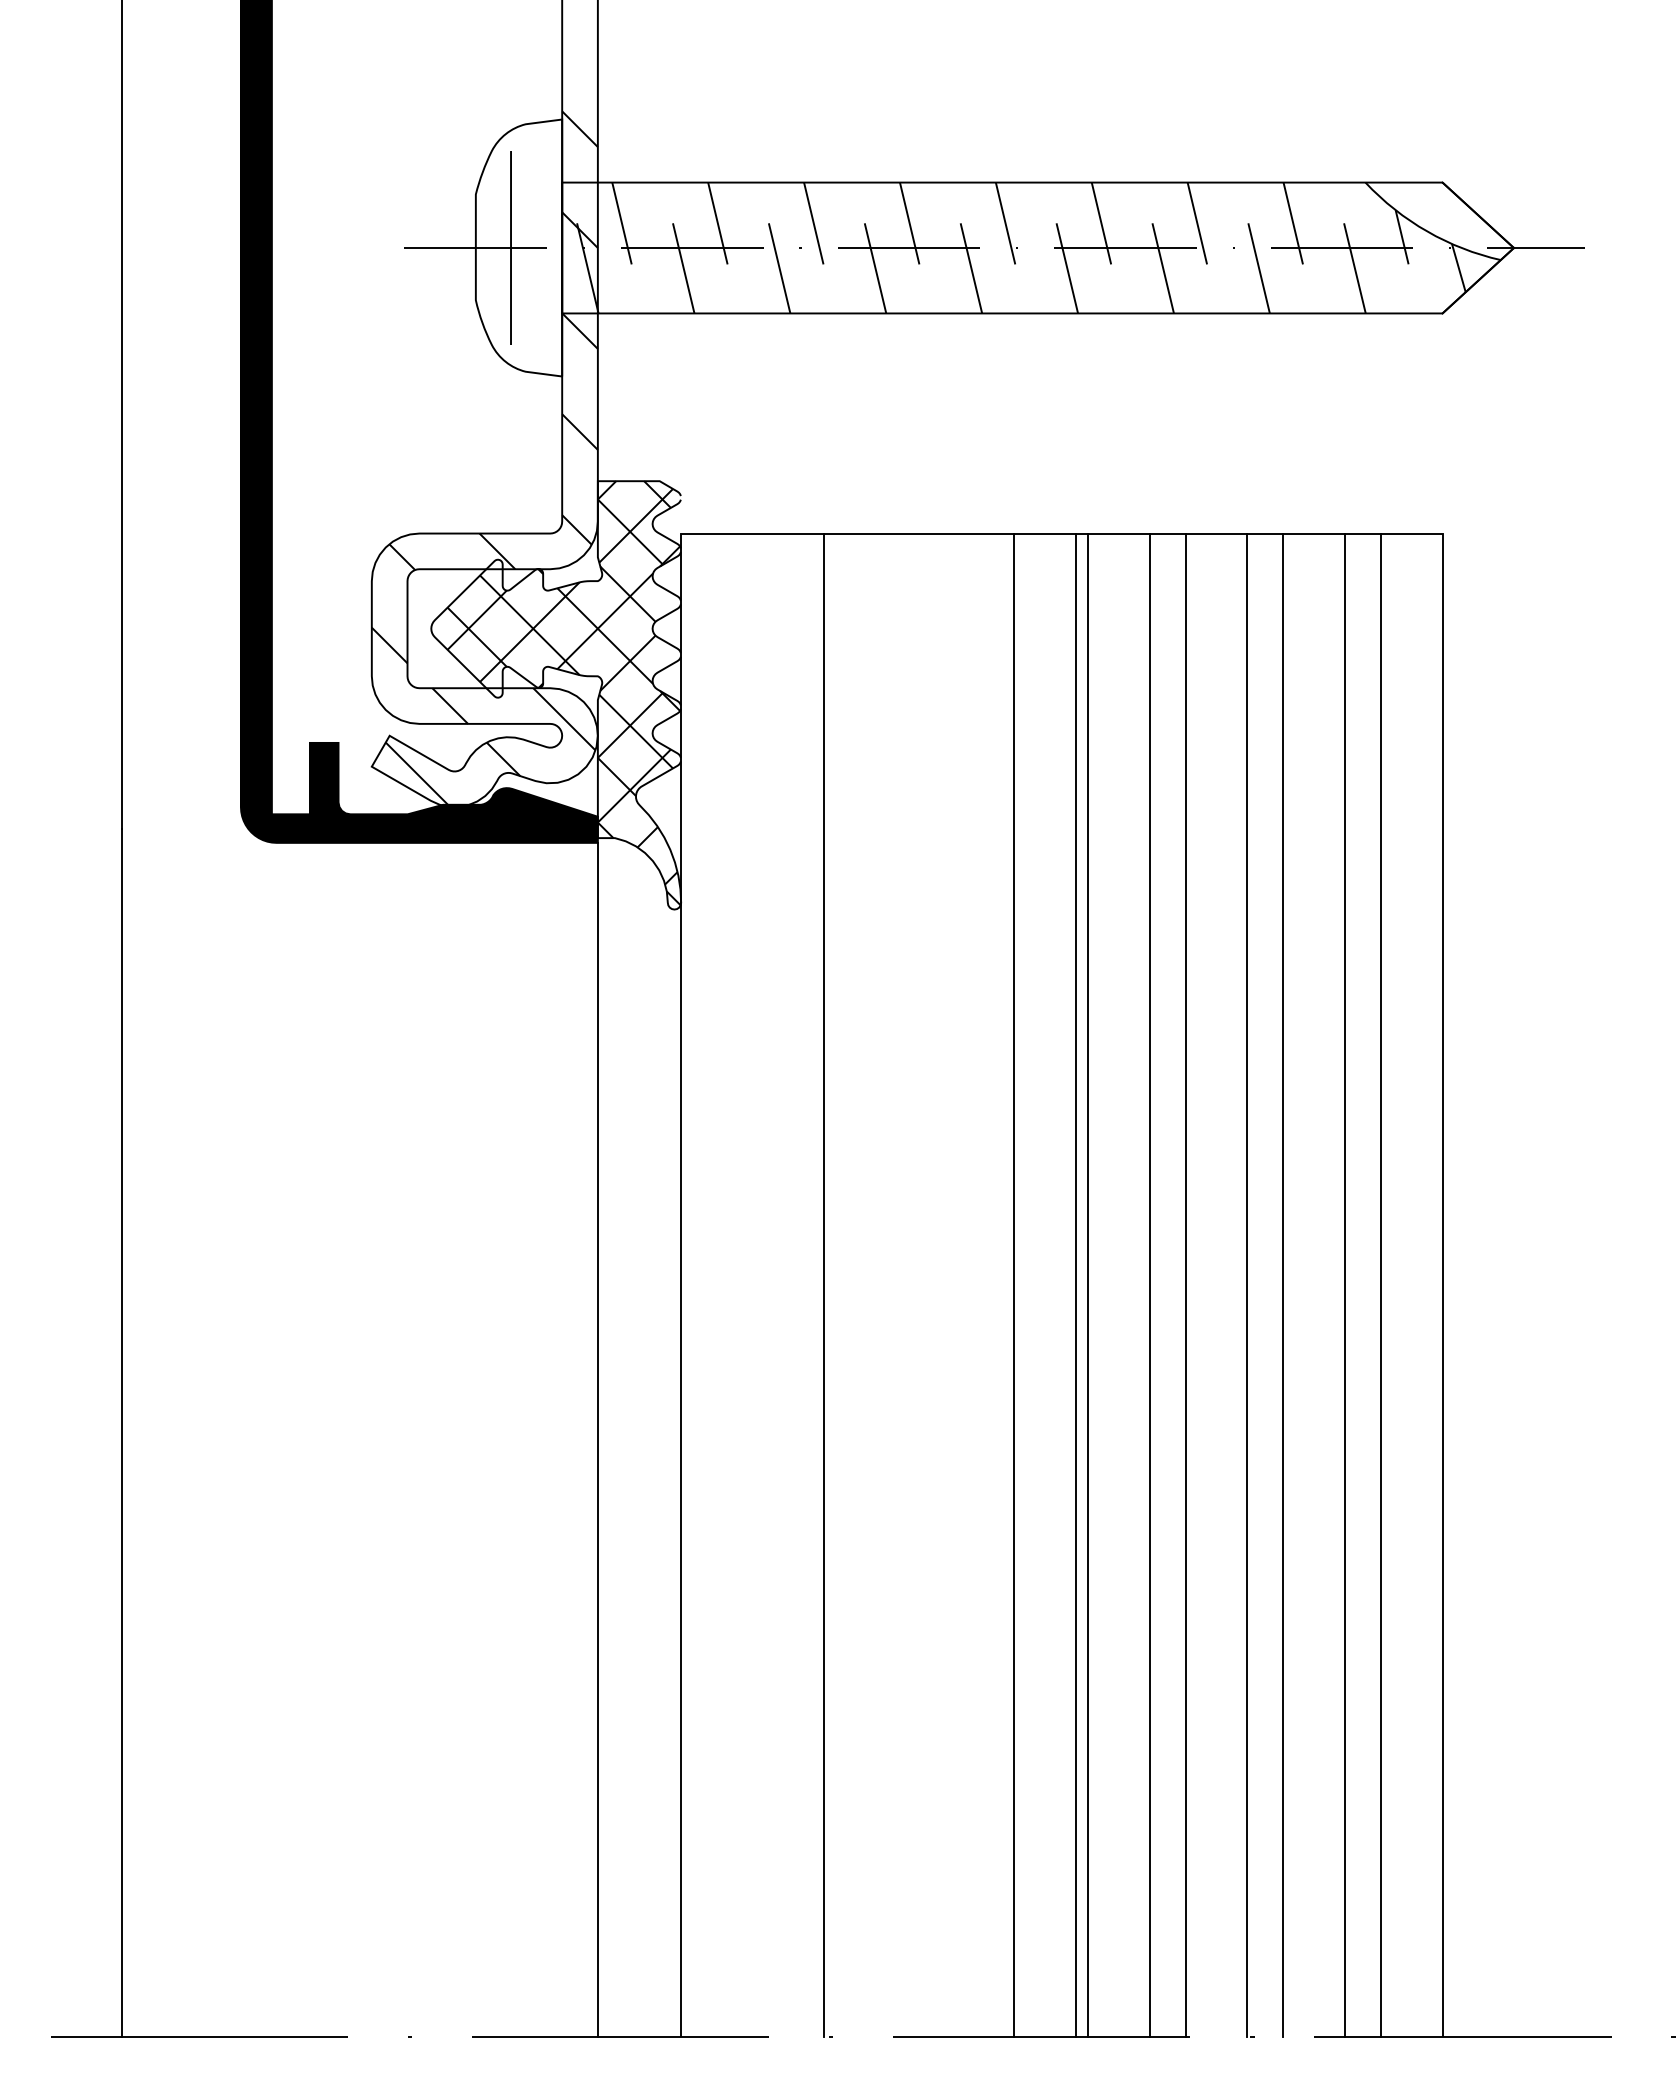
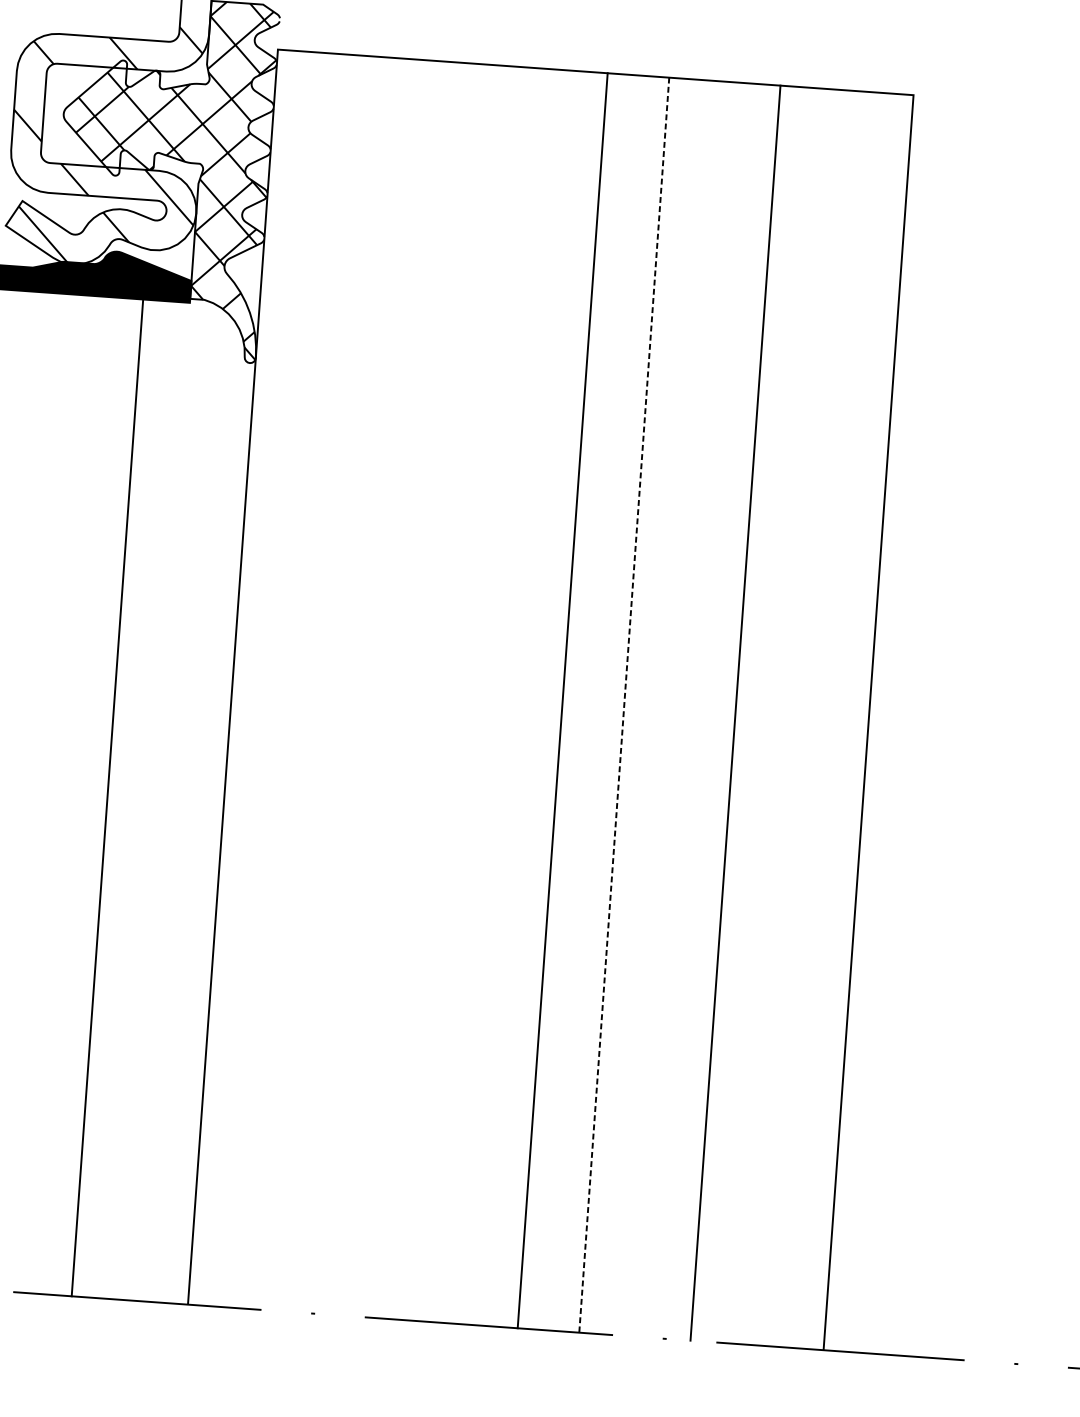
line: (823, 1285) -> (351, 685), removed
line: (1014, 1285) -> (511, 697), removed
line: (1088, 1285) -> (573, 701), removed
line: (1149, 1285) -> (623, 705), solid -> dashed
line: (1185, 1285) -> (653, 707), removed
line: (1247, 1285) -> (705, 711), removed
line: (1345, 1285) -> (787, 717), removed
line: (1380, 1285) -> (816, 719), removed
line: (597, 1439) -> (107, 797), moved

